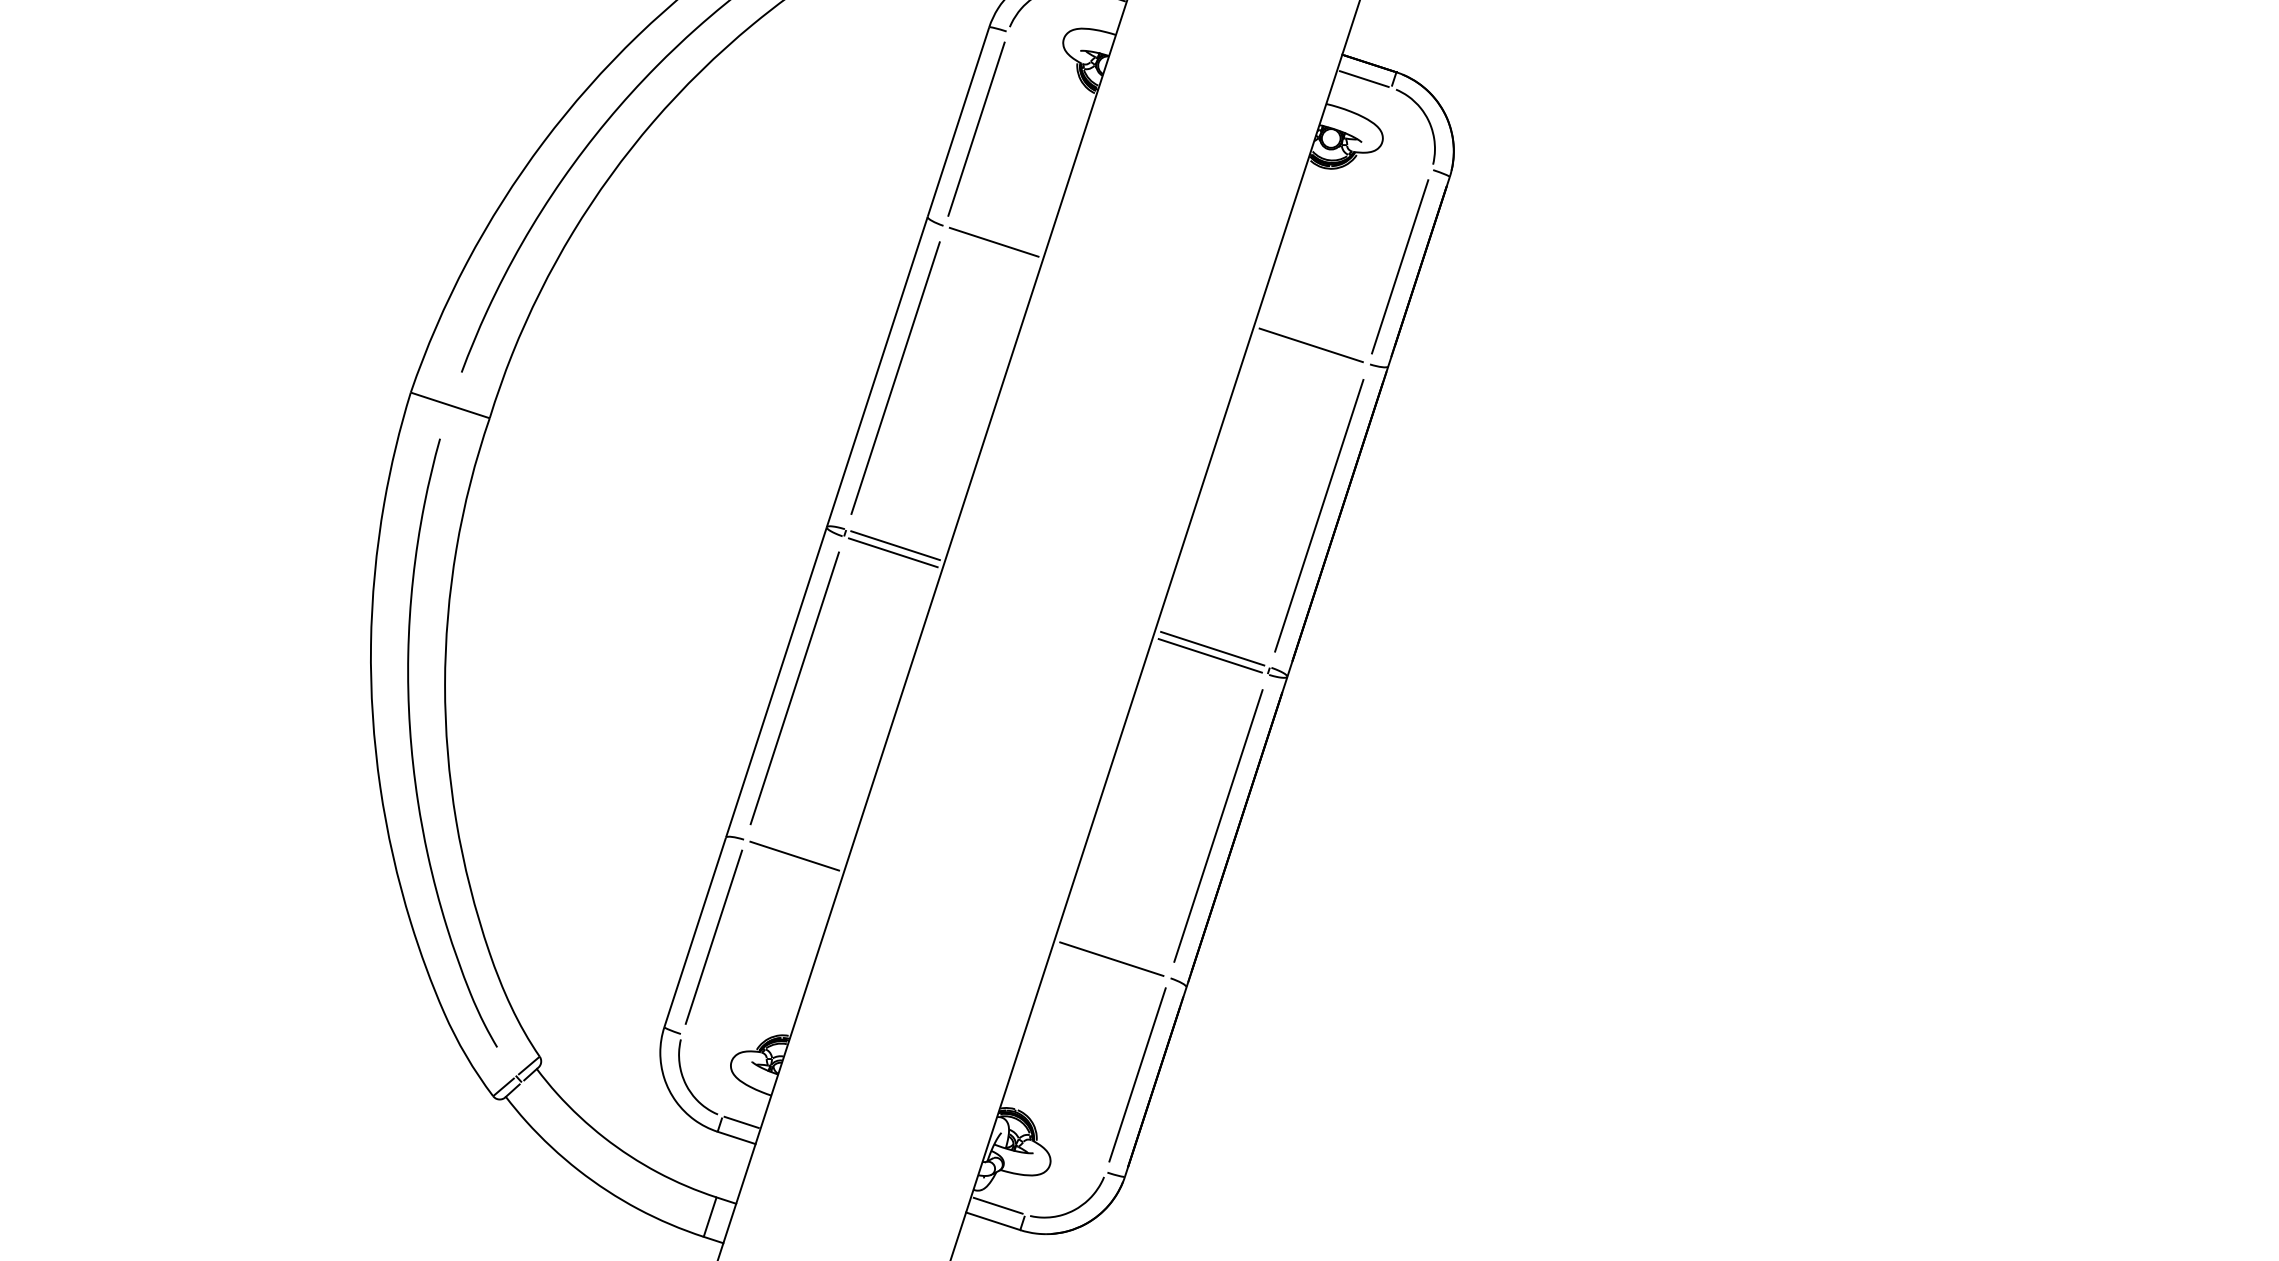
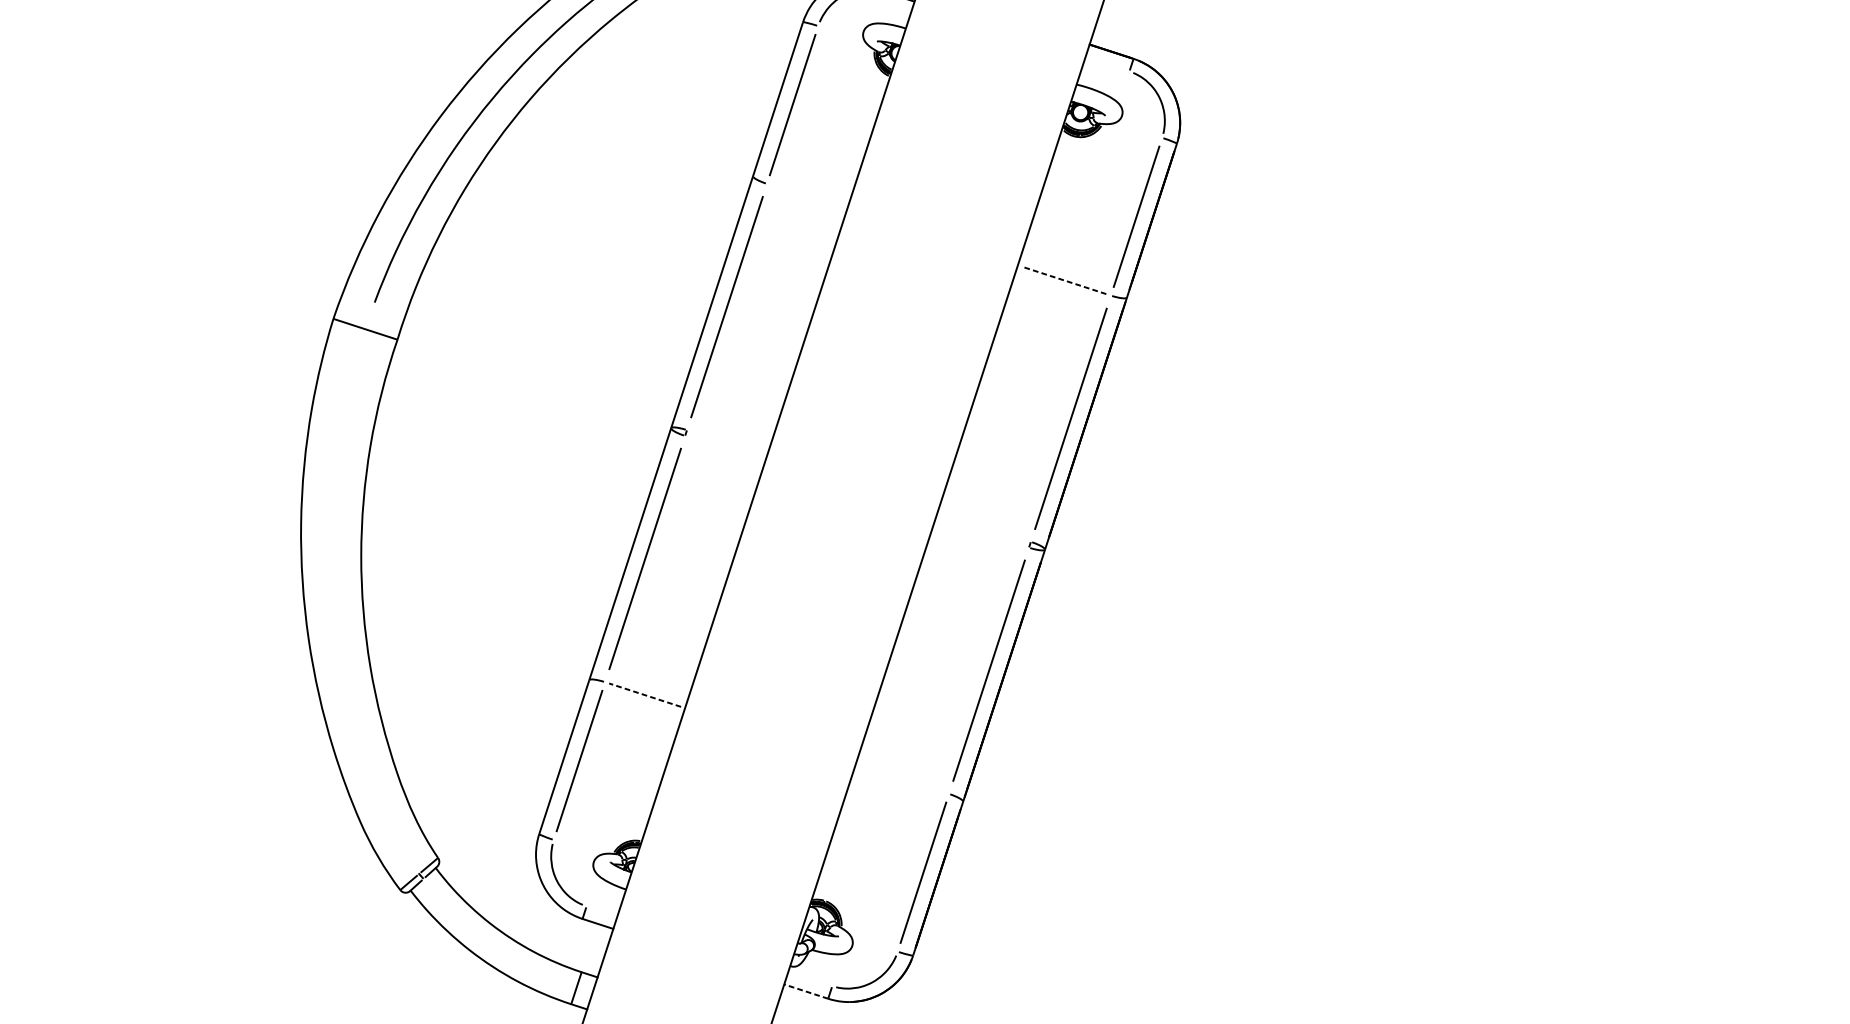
line: (1363, 78) -> (1106, 63), removed
line: (993, 241) -> (806, 196), removed
line: (1310, 345) -> (1063, 280), solid -> dashed
line: (895, 545) -> (726, 442), removed
line: (892, 552) -> (724, 448), removed
line: (1212, 648) -> (984, 526), removed
line: (1209, 655) -> (981, 532), removed
curve: (412, 743) -> (334, 603), removed
line: (794, 856) -> (644, 695), solid -> dashed
line: (1111, 958) -> (902, 778), removed
line: (741, 1121) -> (601, 910), removed
line: (997, 1205) -> (809, 978), removed
line: (992, 1221) -> (805, 991), solid -> dashed

